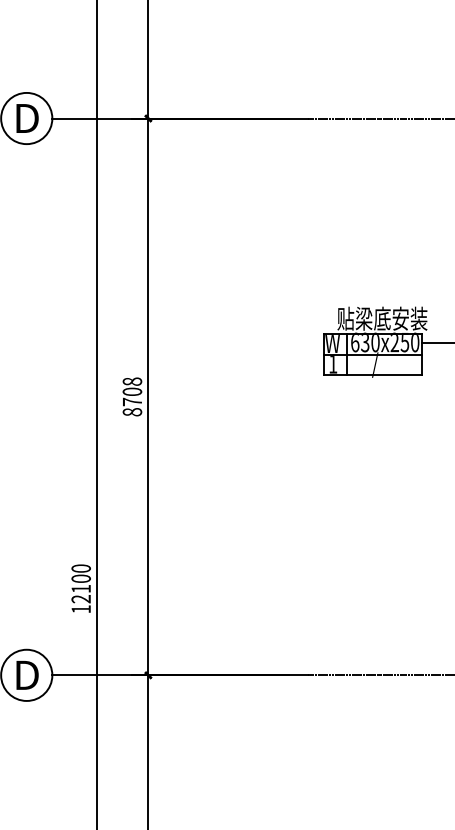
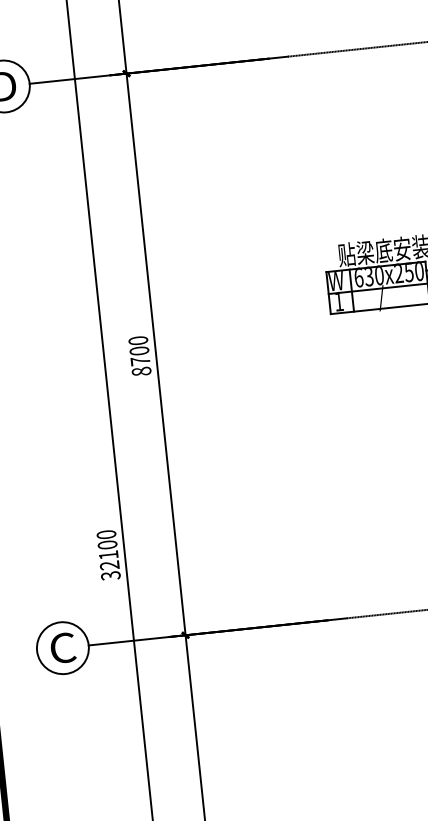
text: (132, 381) -> (138, 340), 8708 -> 8700
text: (80, 609) -> (110, 576), 12100 -> 32100
text: (27, 675) -> (63, 648), D -> C

